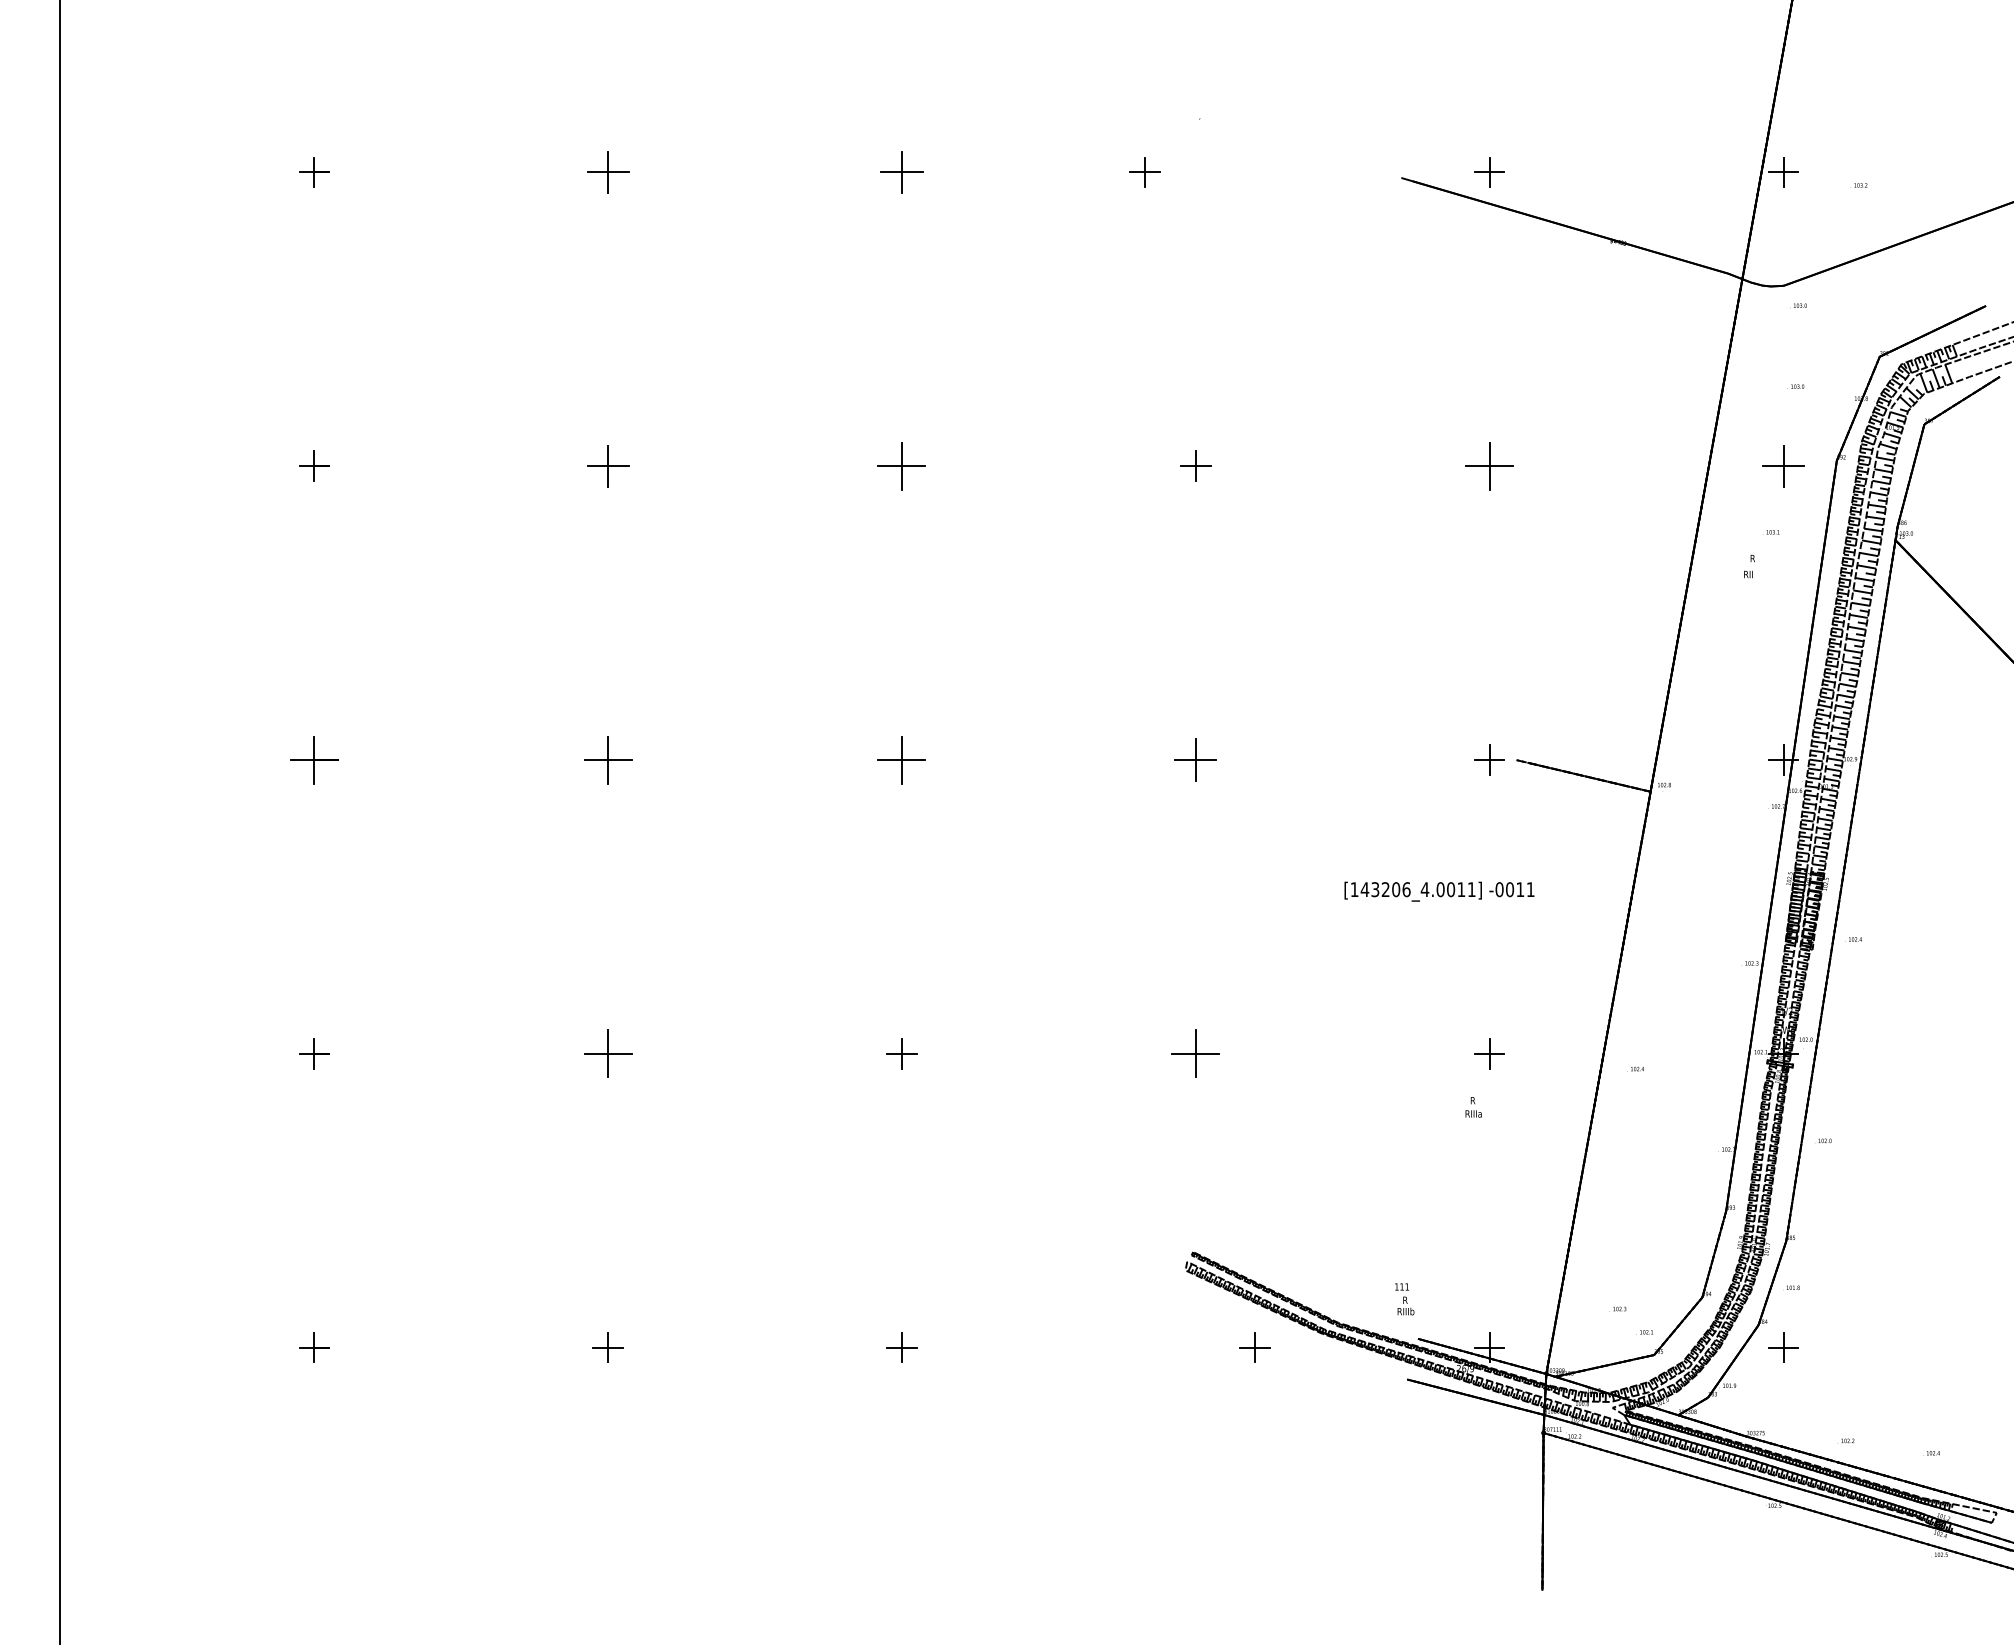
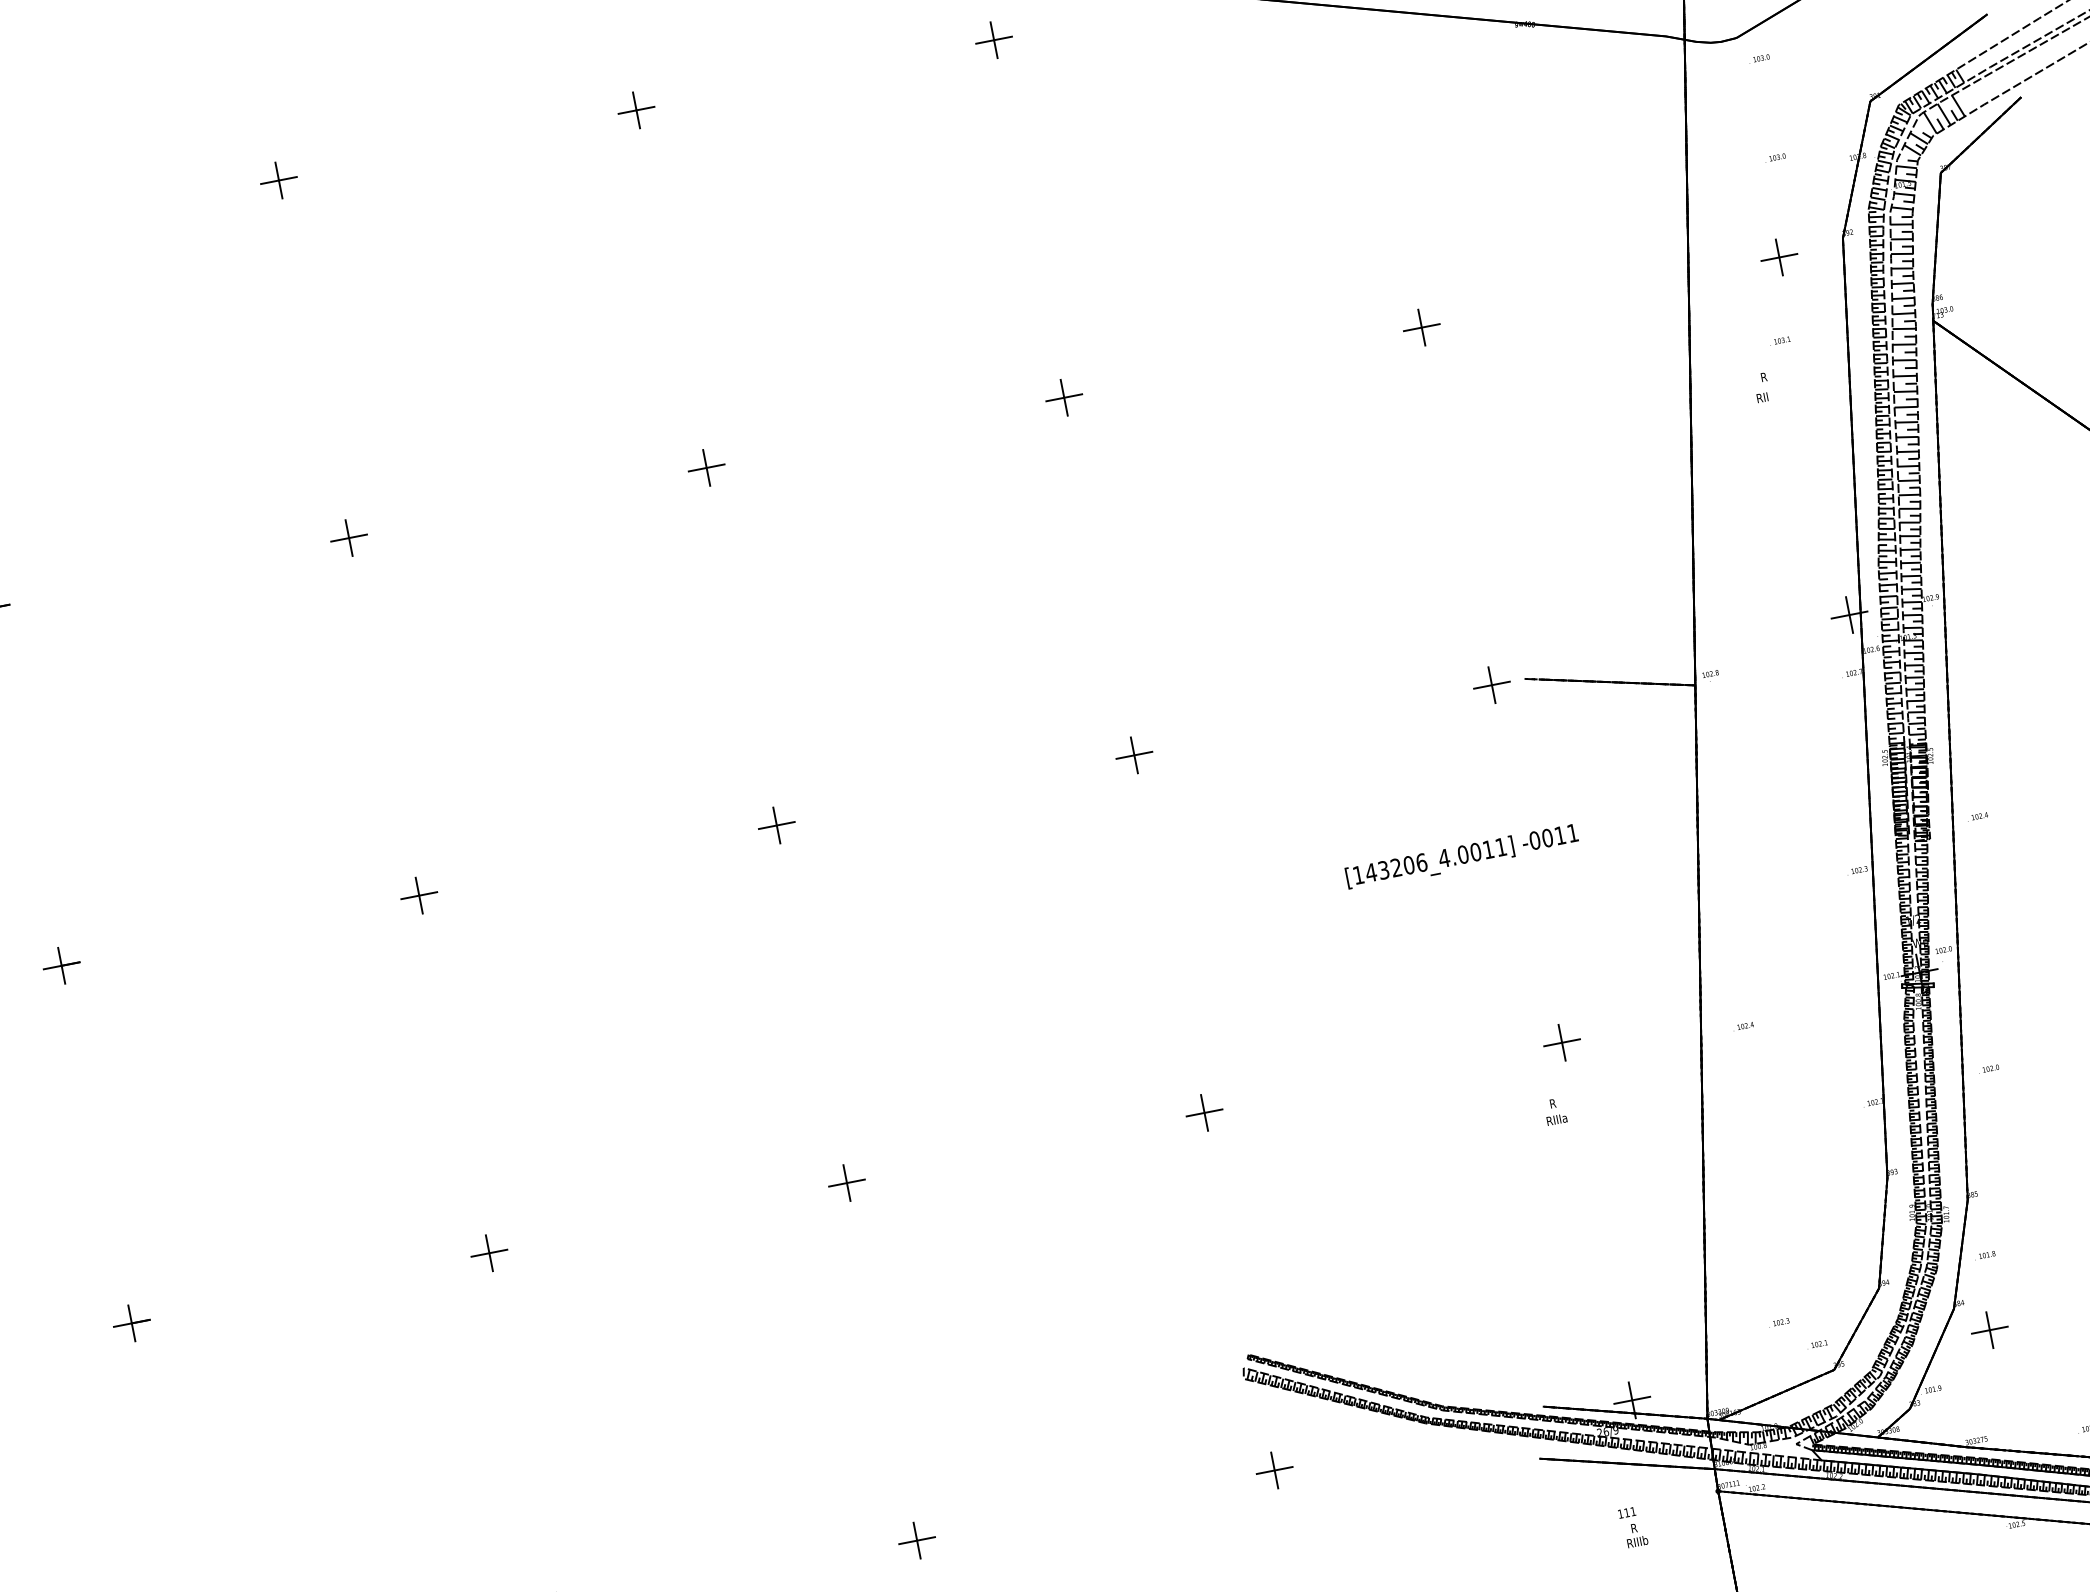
part: (607, 172) -> (278, 180), size x0.71
part: (901, 172) -> (636, 110), size x0.71
part: (1144, 172) -> (993, 40), moved
part: (607, 465) -> (348, 537), size x0.71
part: (901, 465) -> (705, 467), size x0.62
part: (1489, 465) -> (1421, 326), size x0.62
part: (1783, 465) -> (1779, 256), size x0.71
part: (314, 759) -> (61, 965), size x0.62
part: (607, 759) -> (418, 895), size x0.62
part: (901, 759) -> (776, 824), size x0.62
part: (1195, 759) -> (1133, 754), size x0.71
part: (607, 1053) -> (488, 1252), size x0.62
part: (1195, 1053) -> (1204, 1112), size x0.62
text: (1404, 1299) -> (1632, 1527), moved
part: (1254, 1347) -> (1274, 1470), moved

